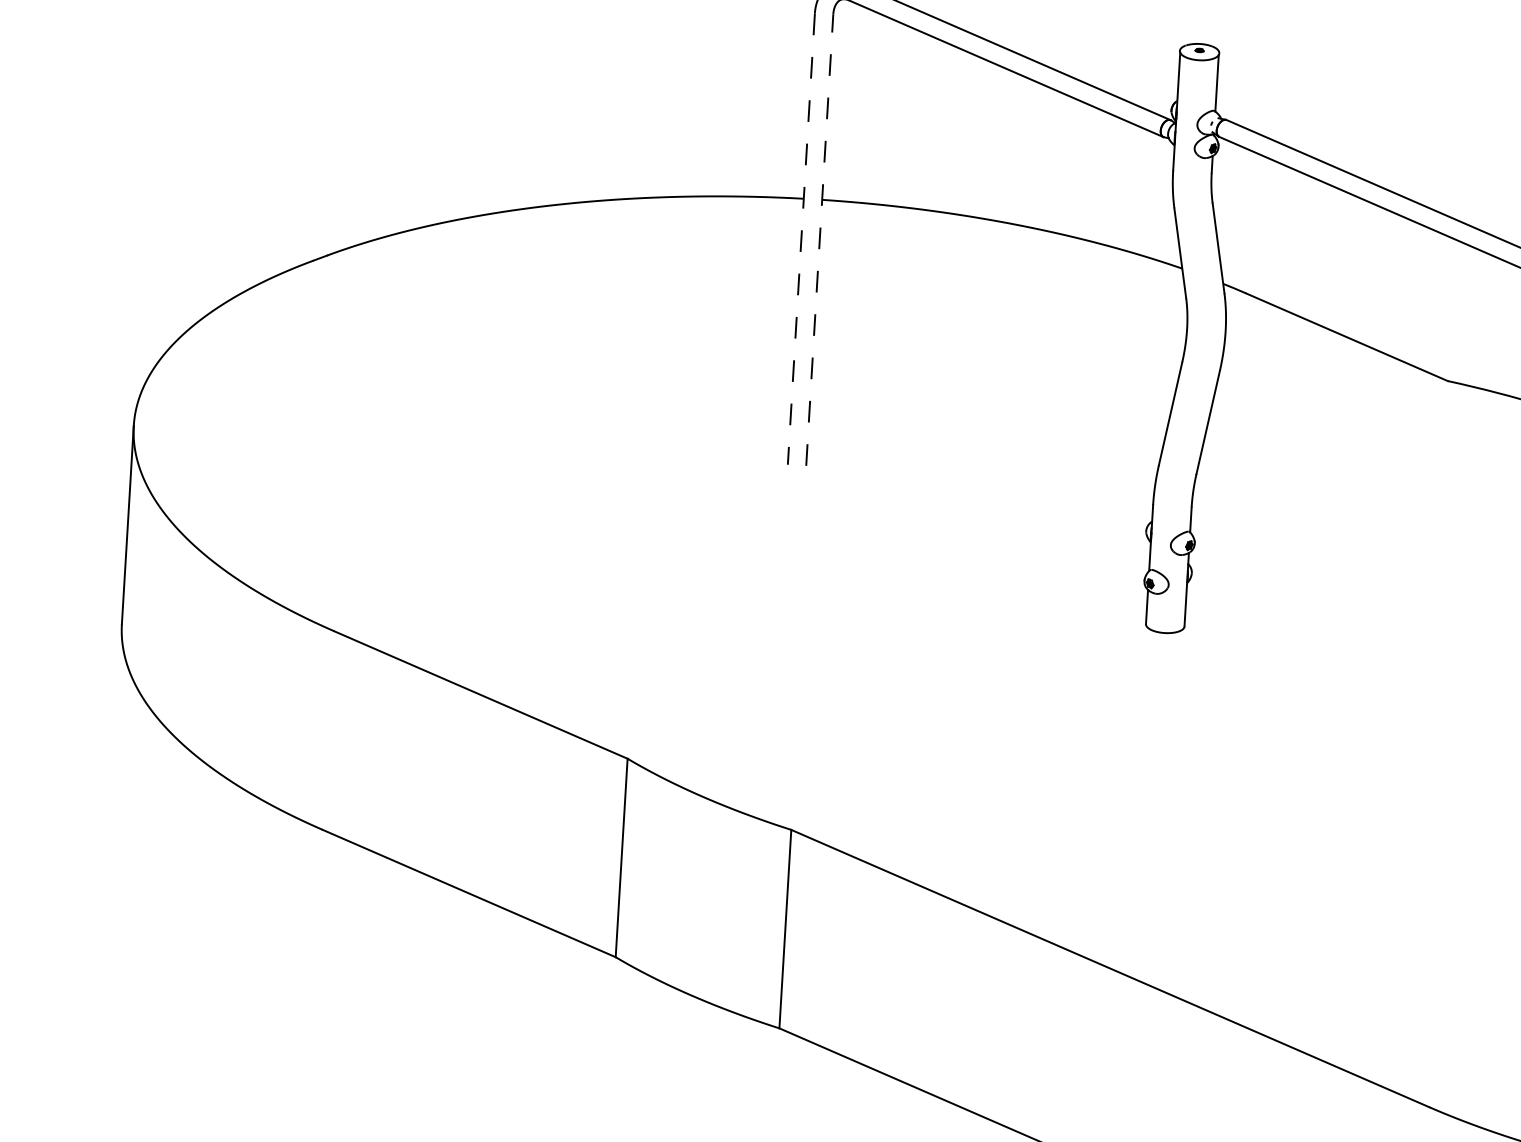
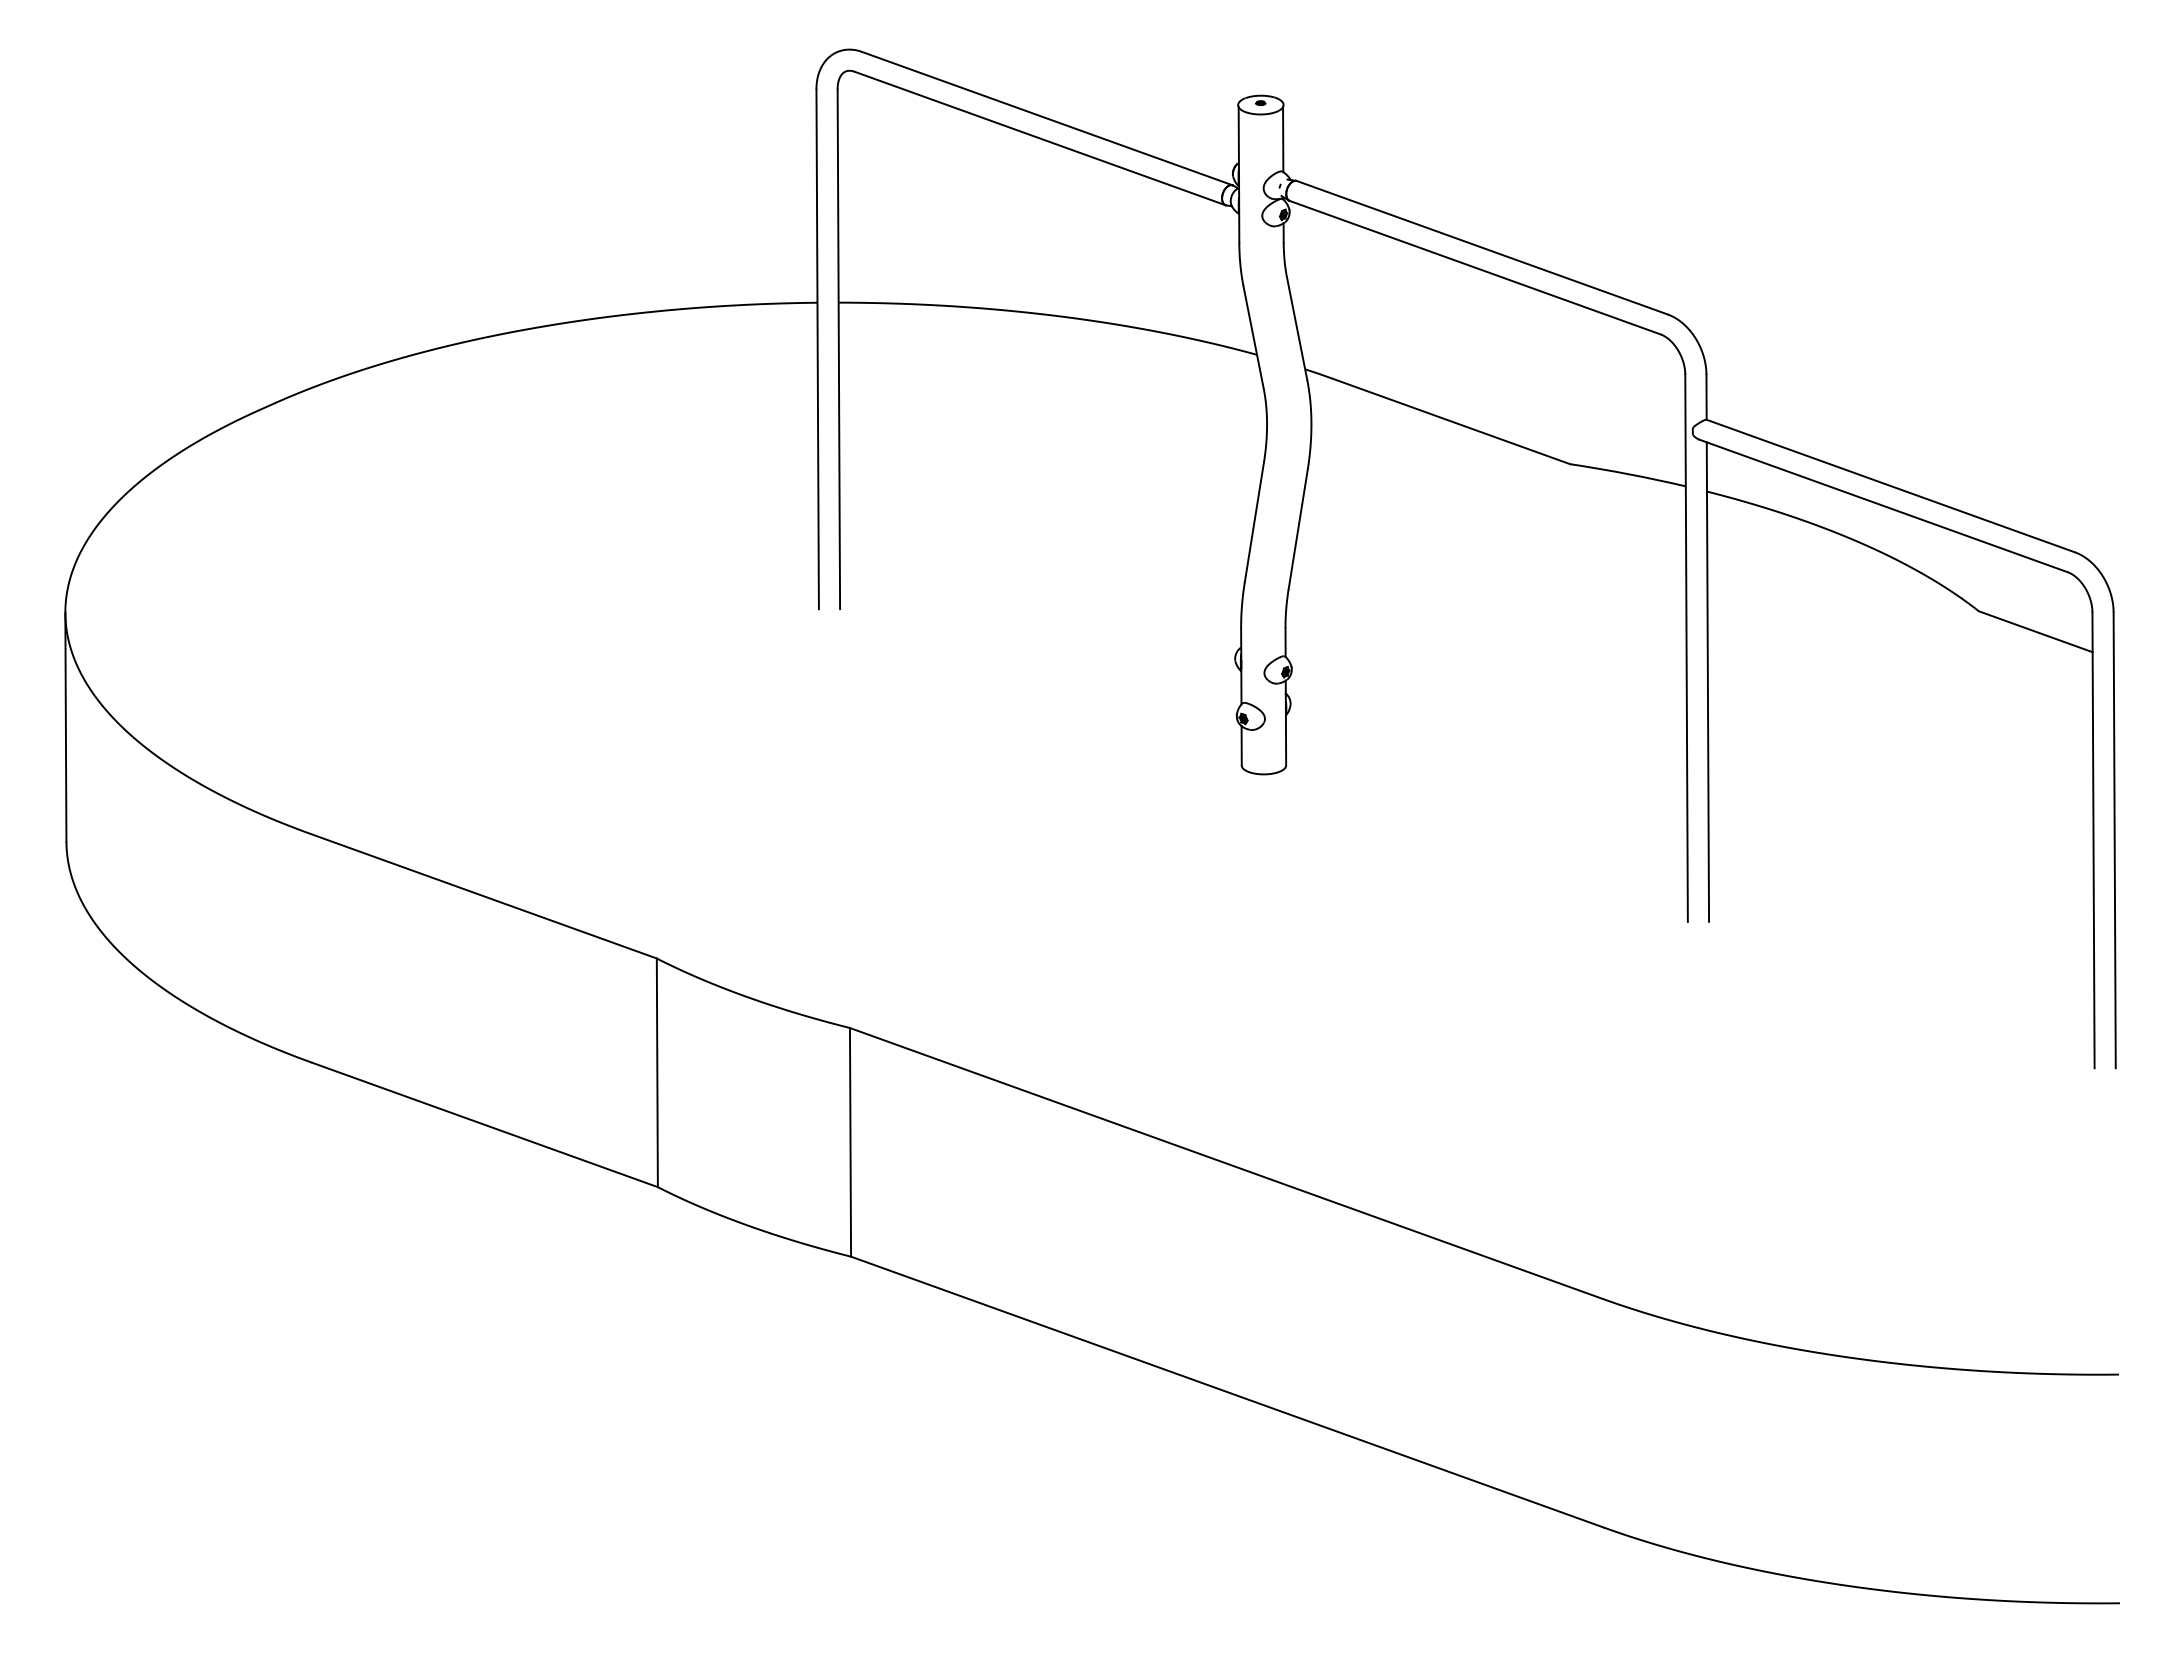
line: (801, 239) -> (817, 349), dashed -> solid
line: (819, 240) -> (838, 349), dashed -> solid

